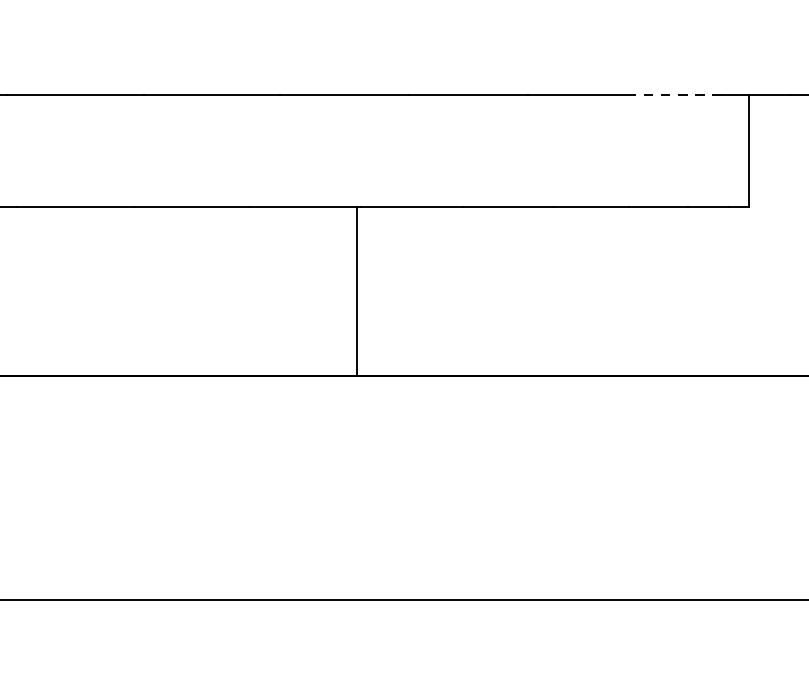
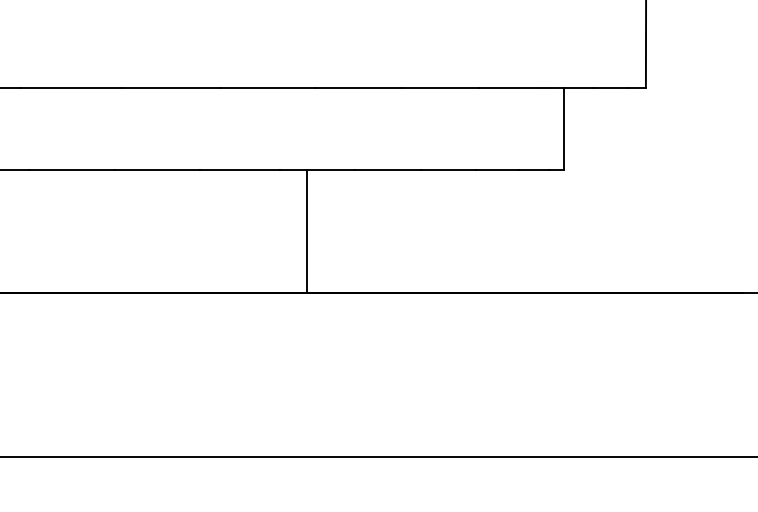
line: (677, 94) -> (511, 87), dashed -> solid
line: (357, 290) -> (306, 230), moved

